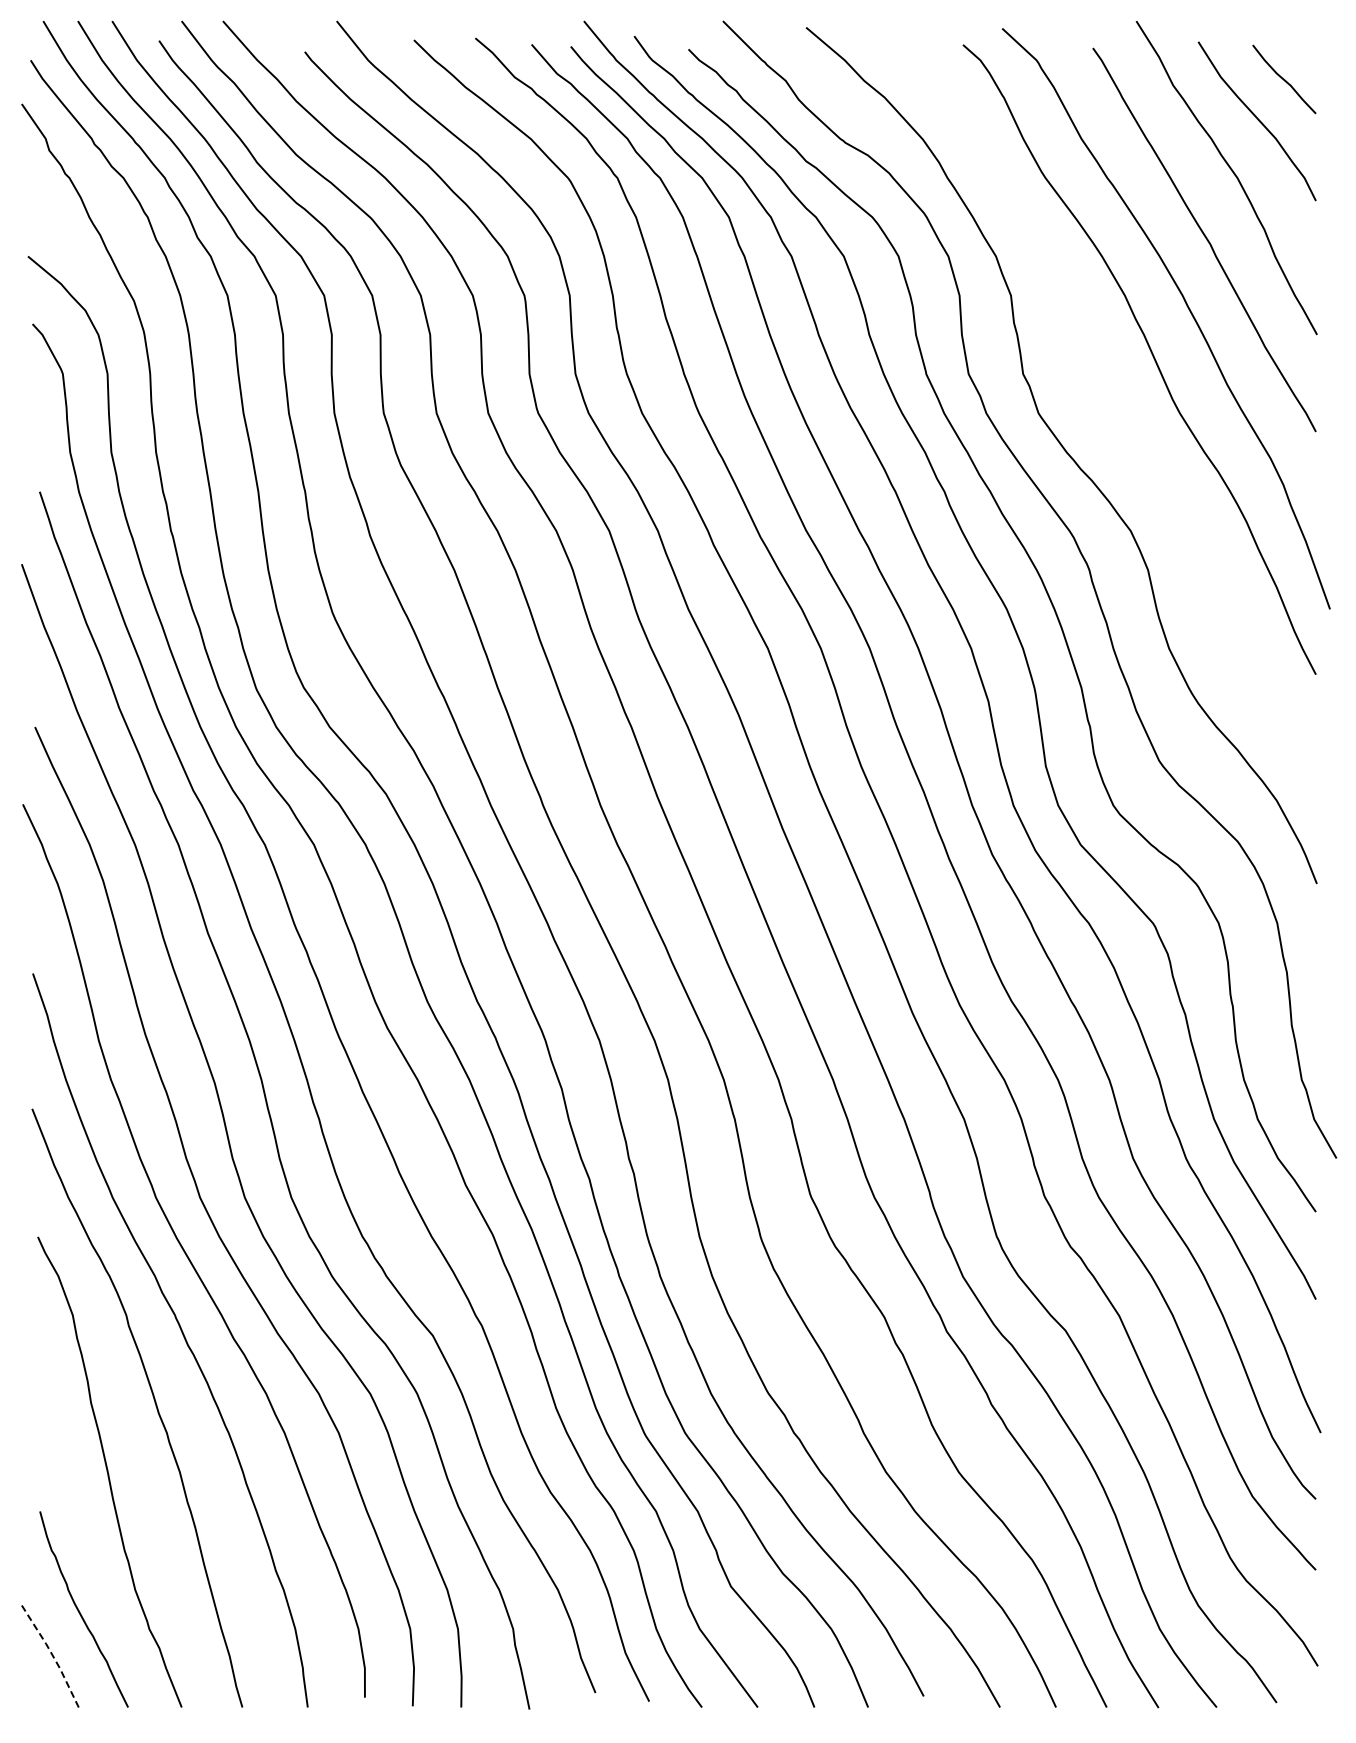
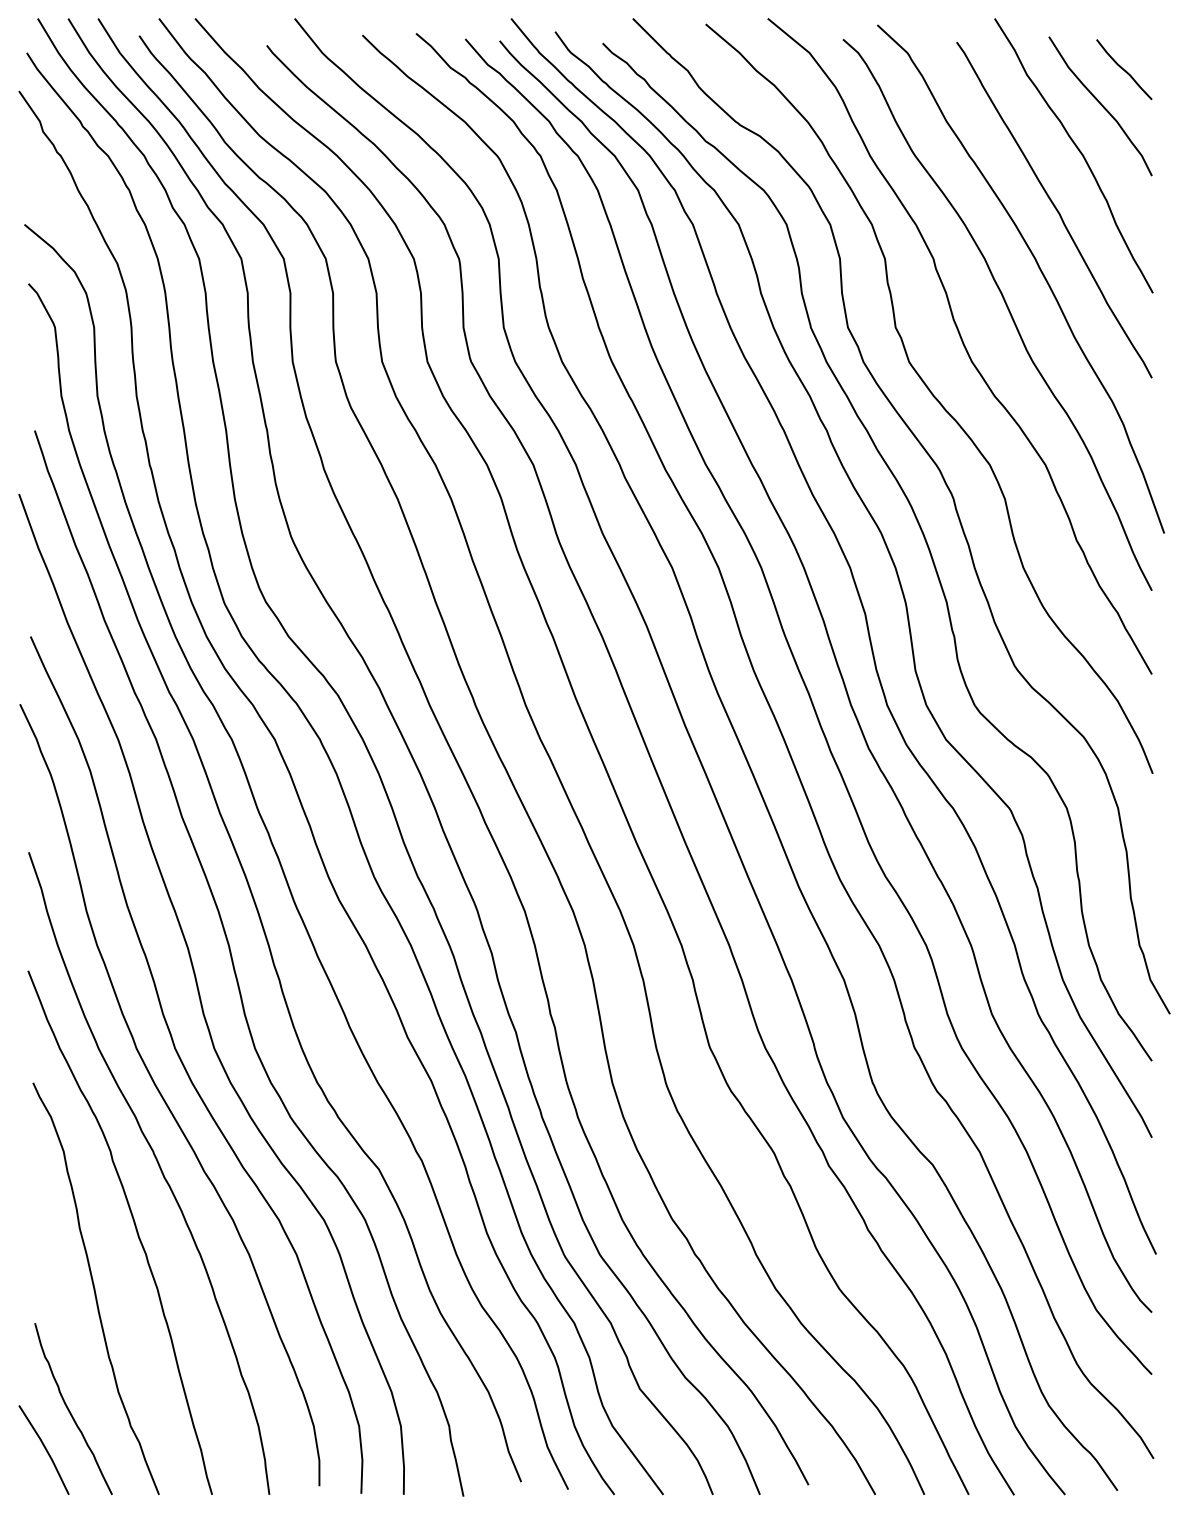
curve: (1100, 395) -> (963, 346), added
line: (52, 1655) -> (45, 1449), dashed -> solid

